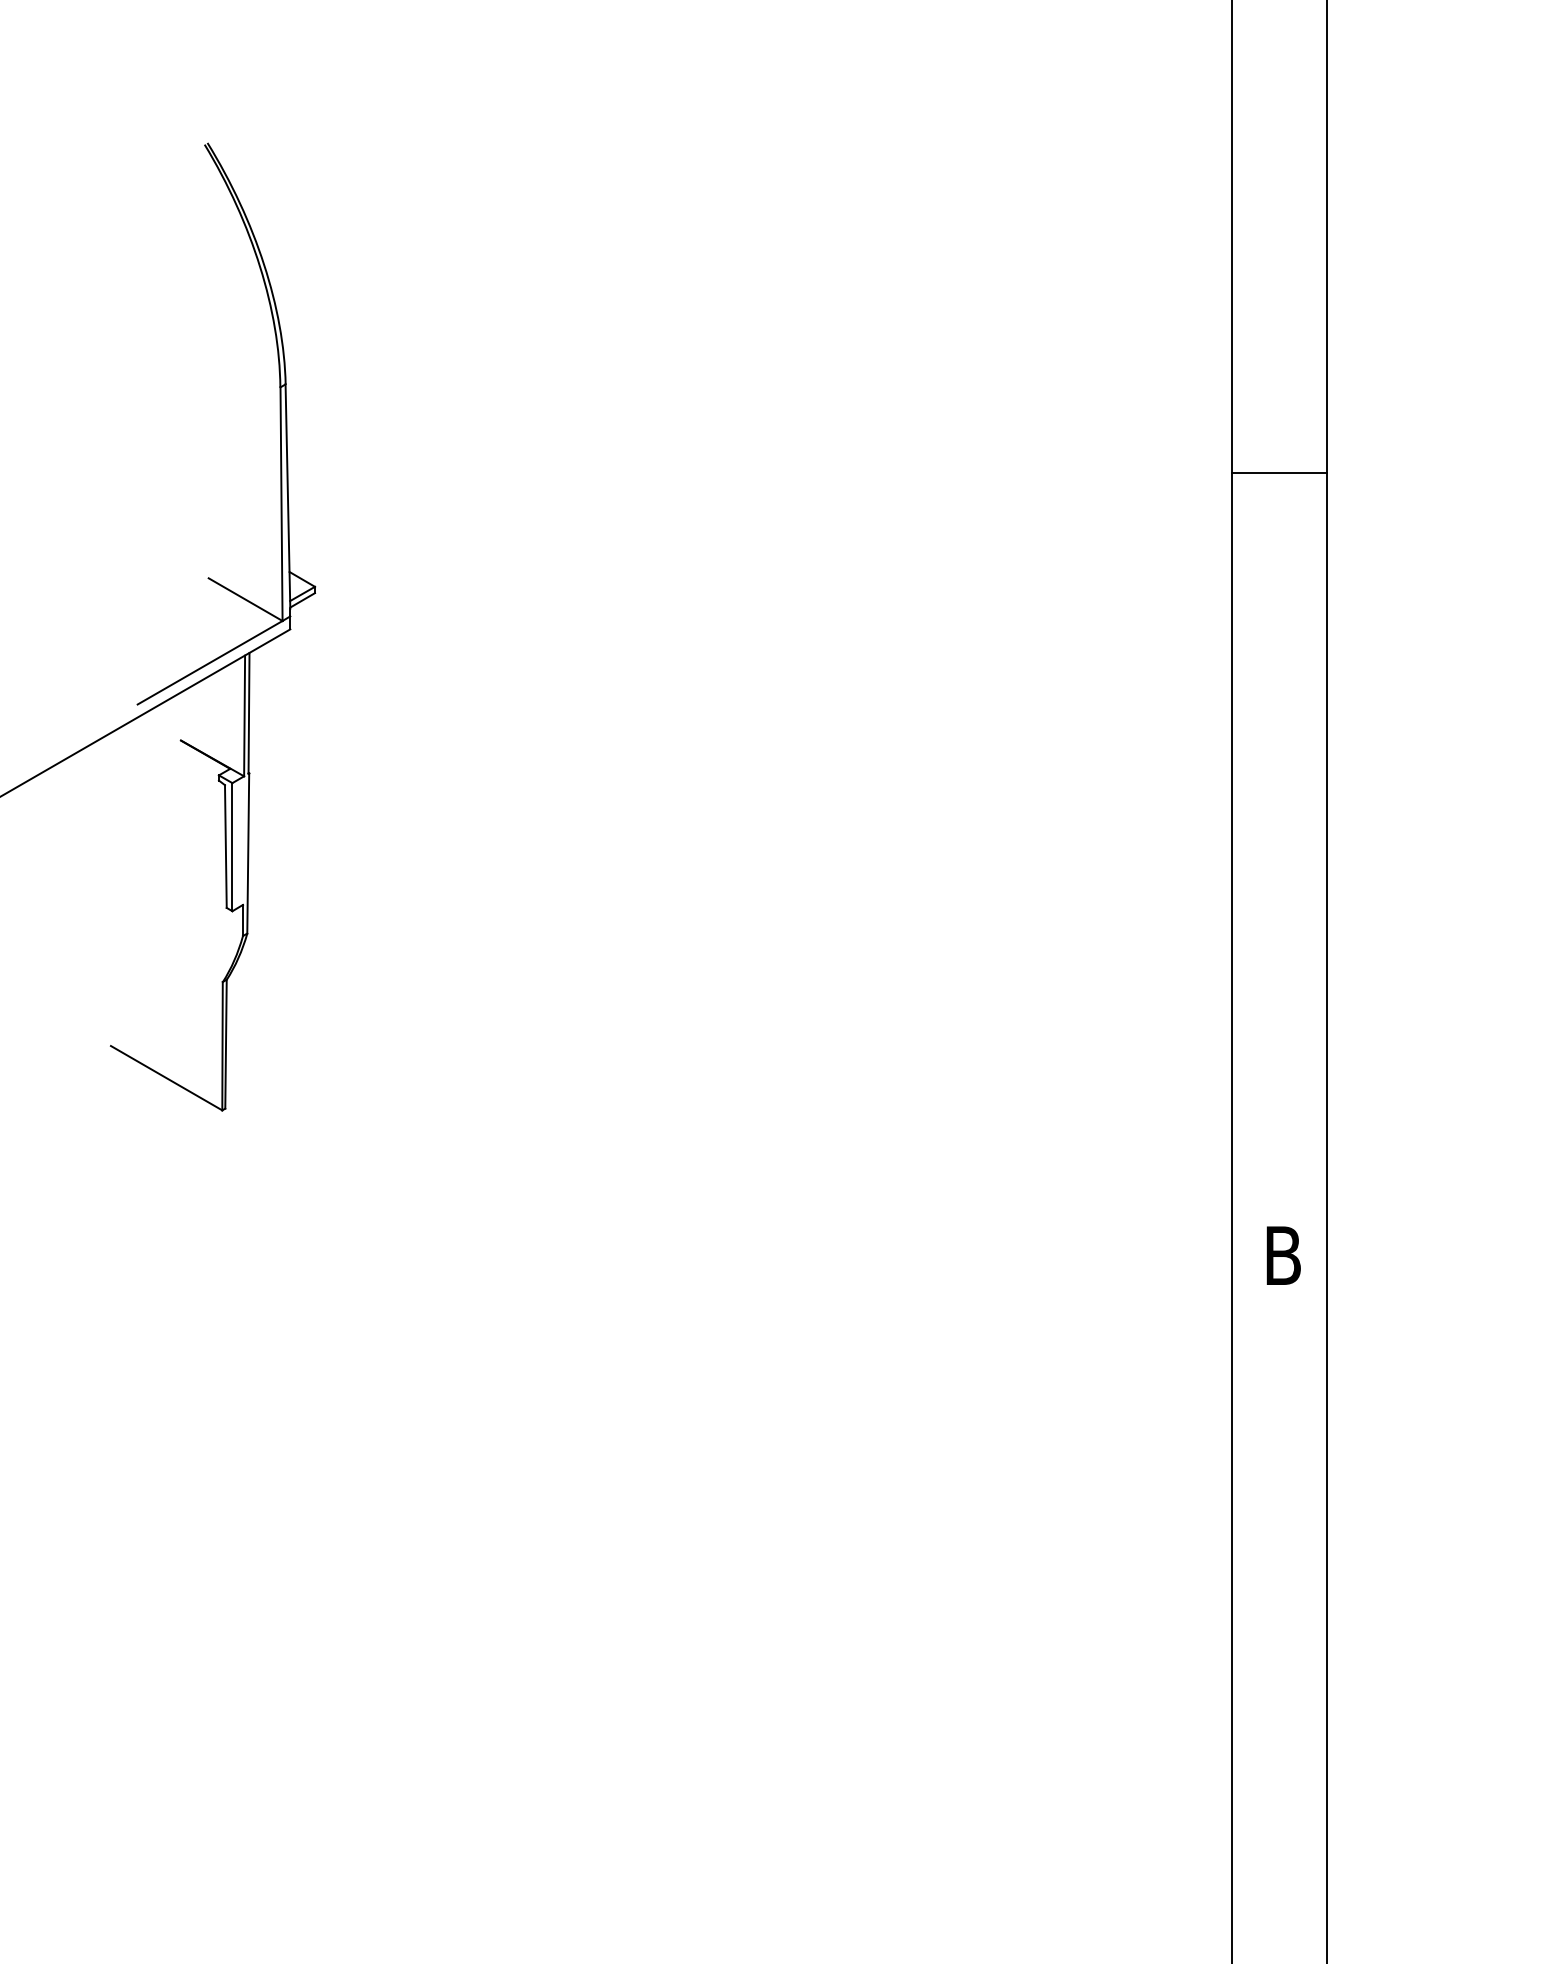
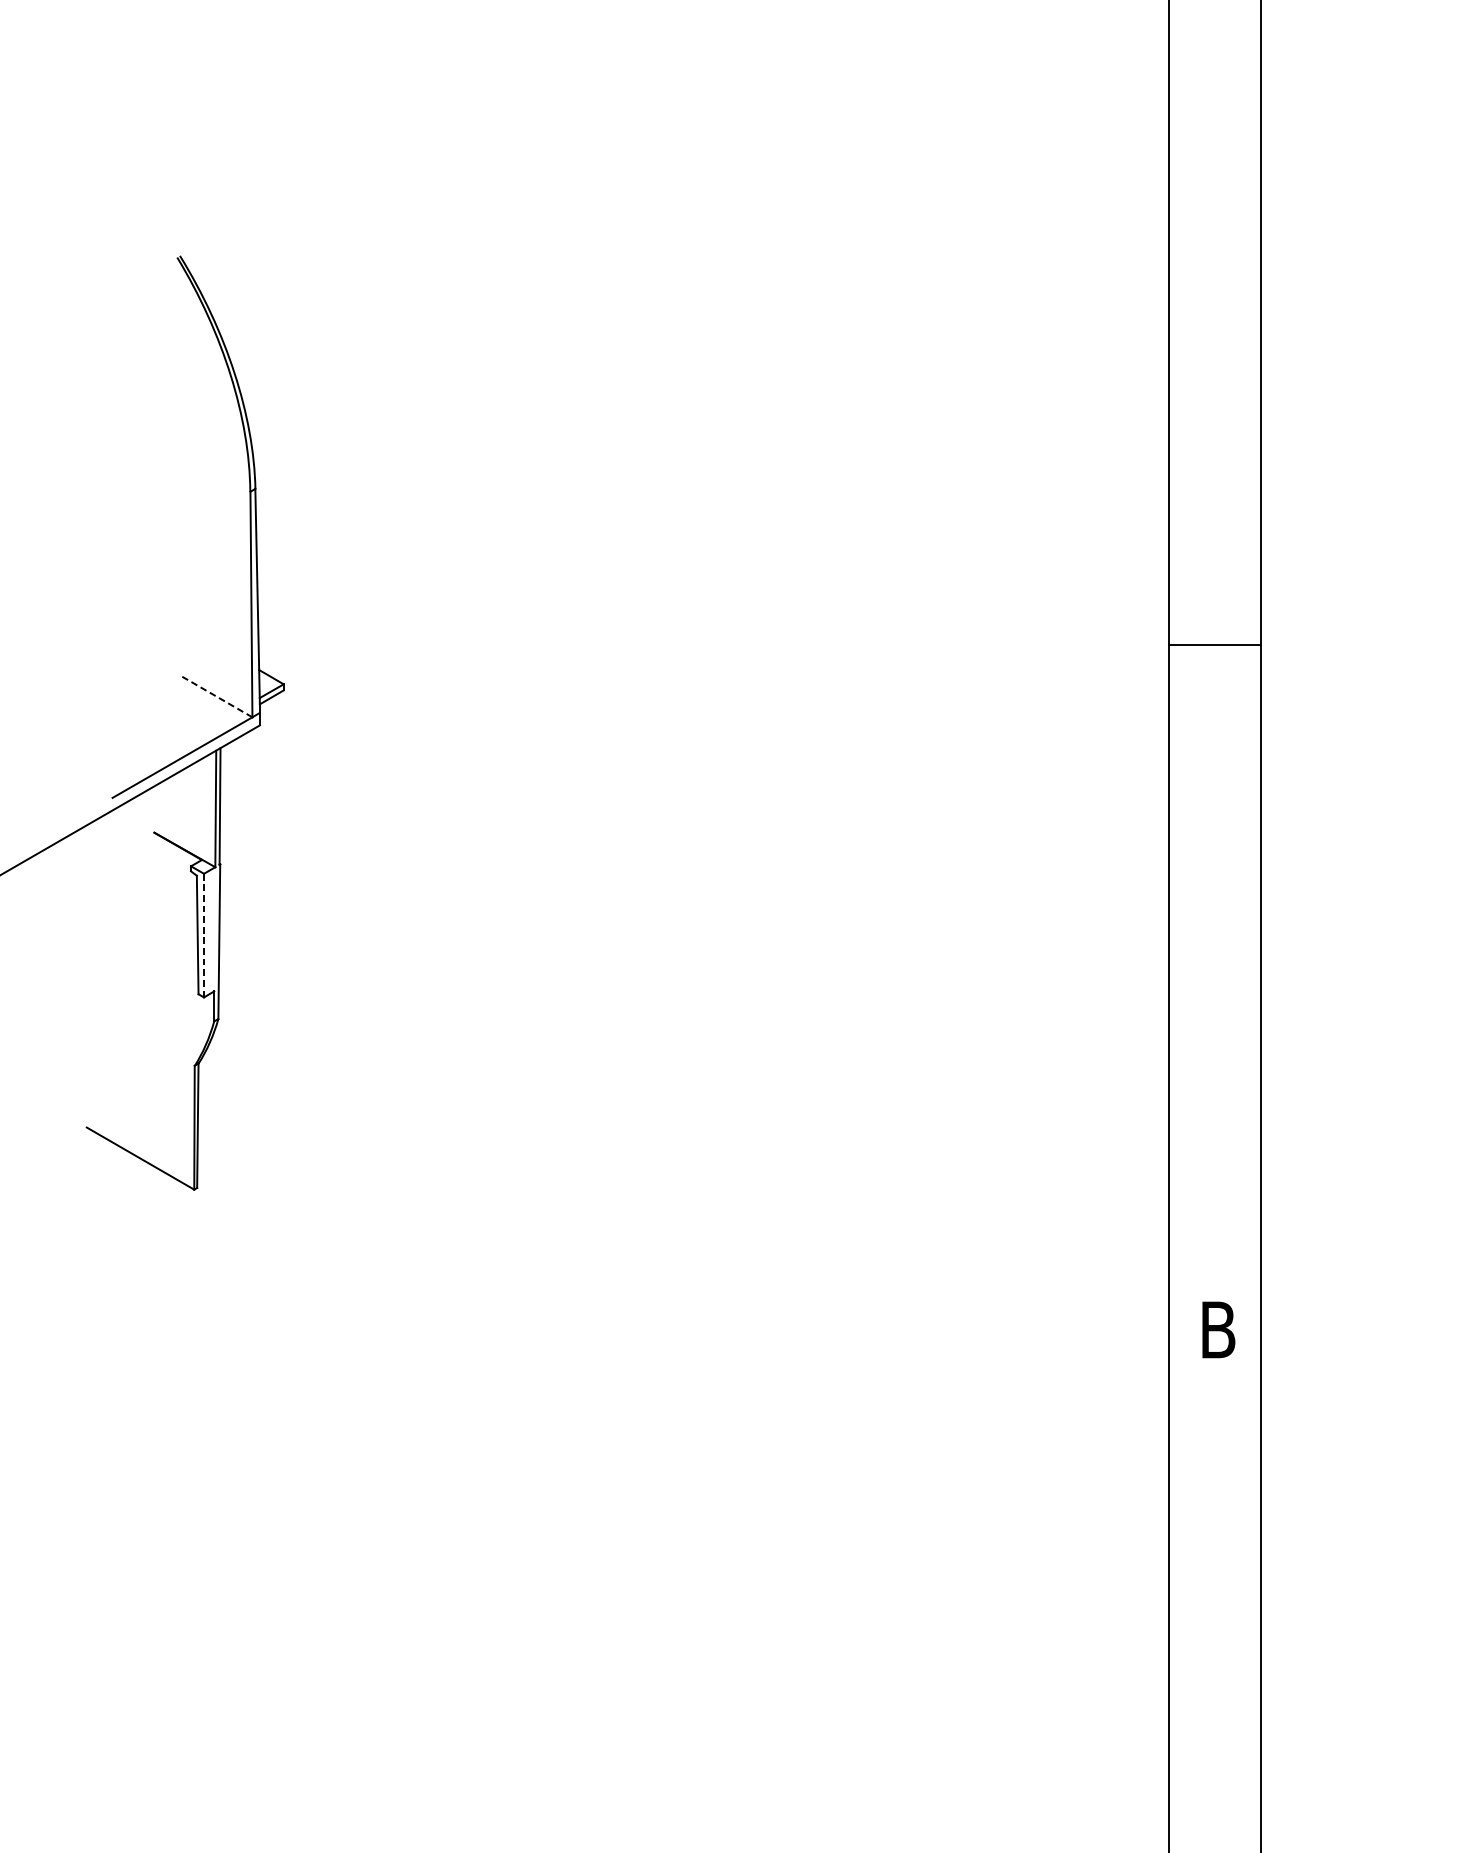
line: (1279, 473) -> (1214, 645), moved
line: (245, 599) -> (216, 696), solid -> dashed
line: (232, 847) -> (204, 935), solid -> dashed

